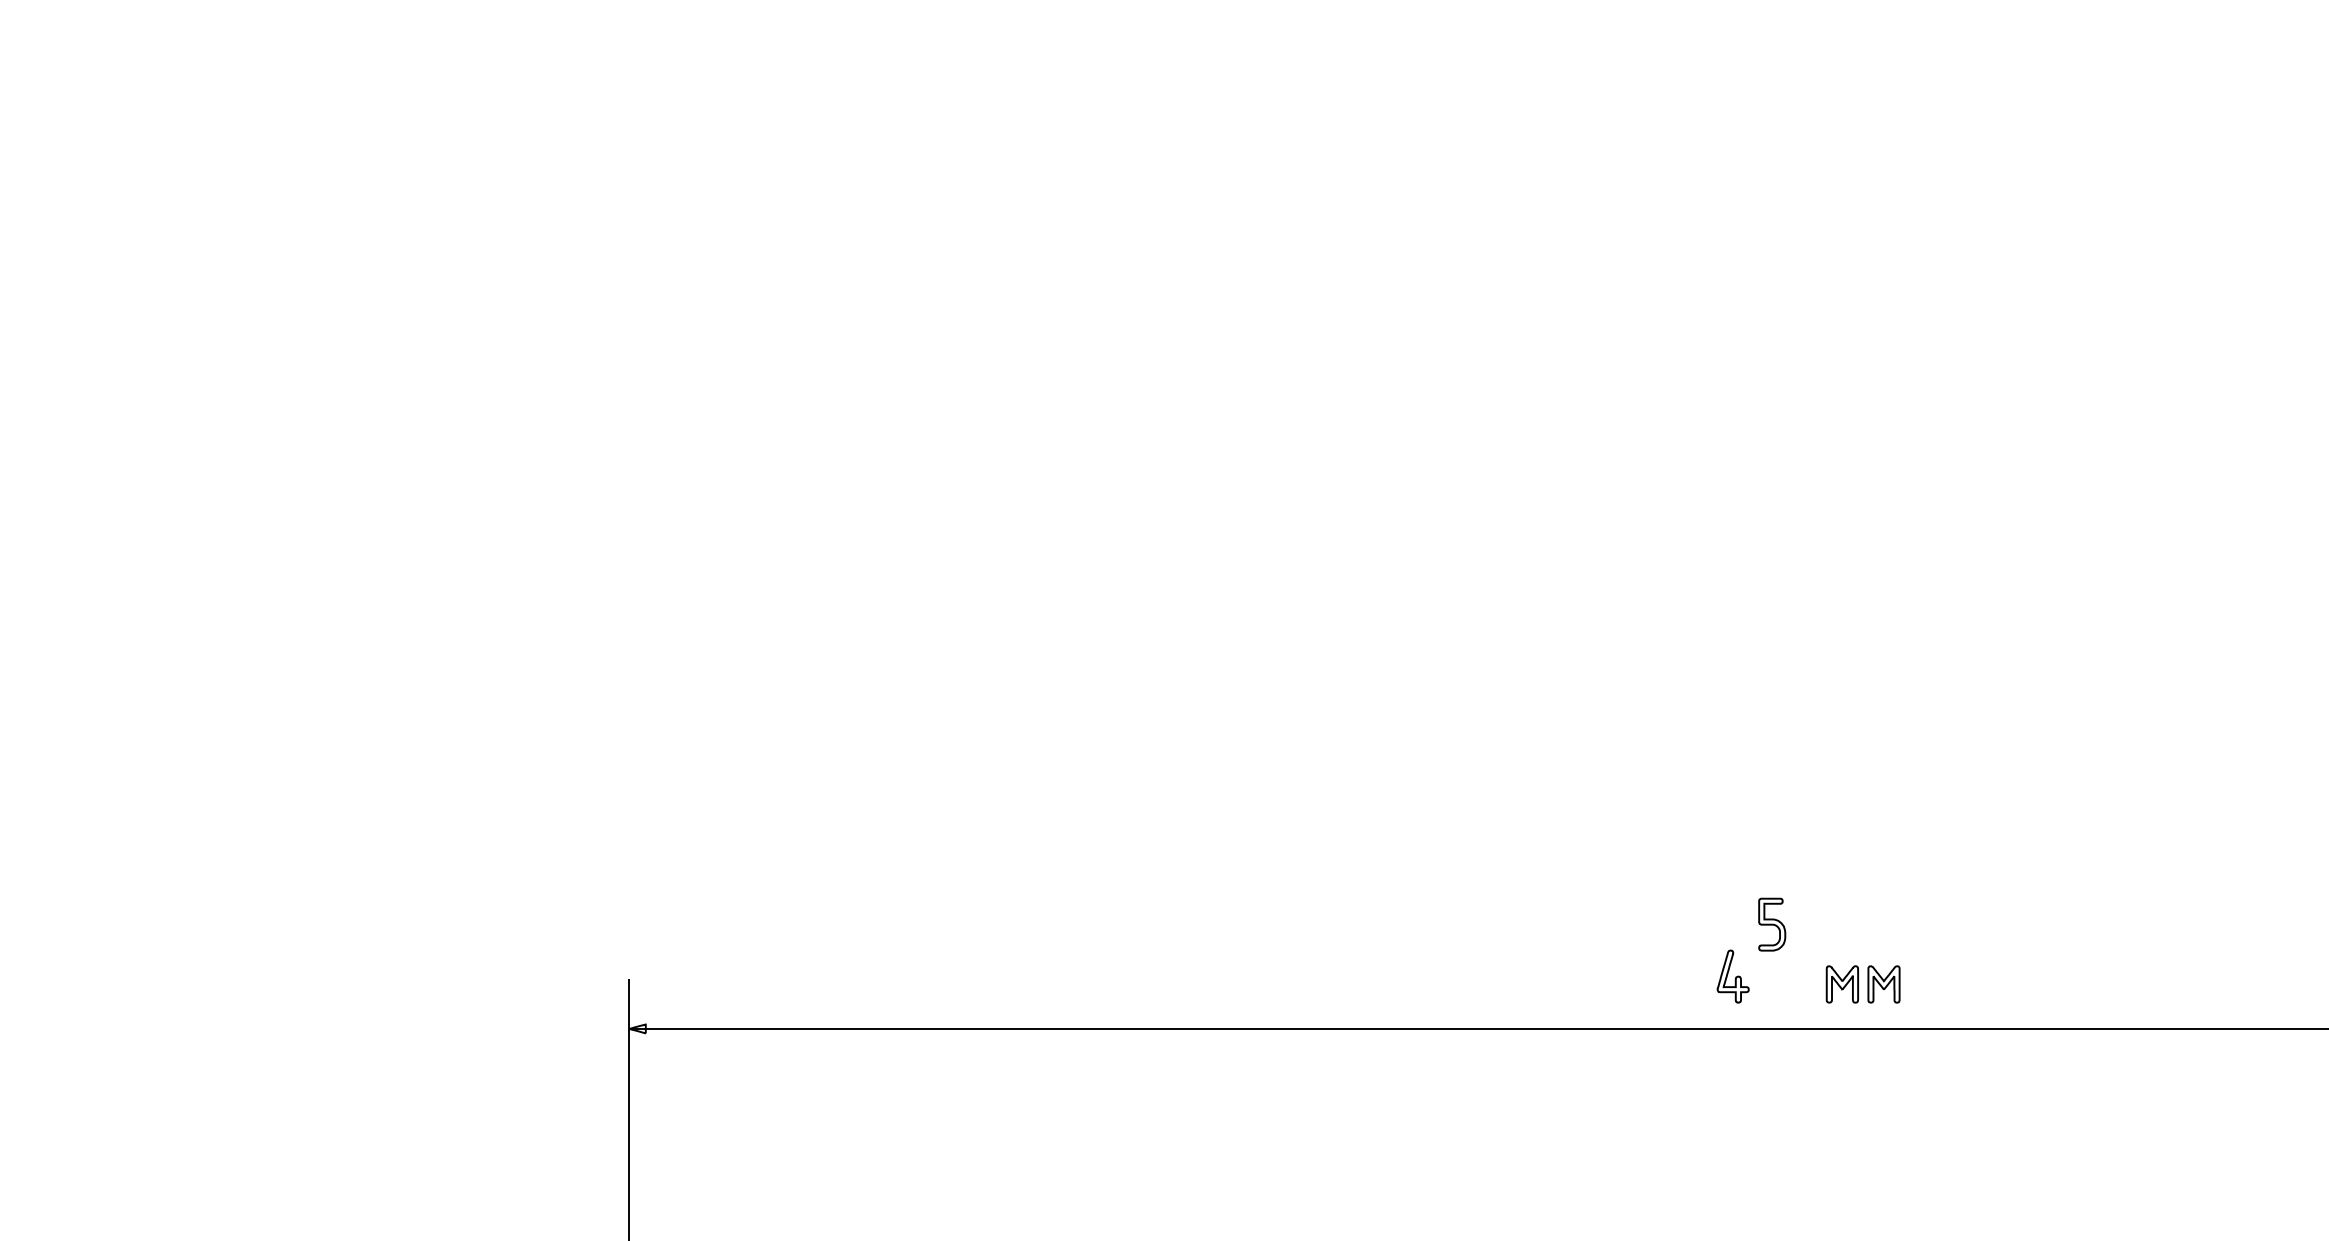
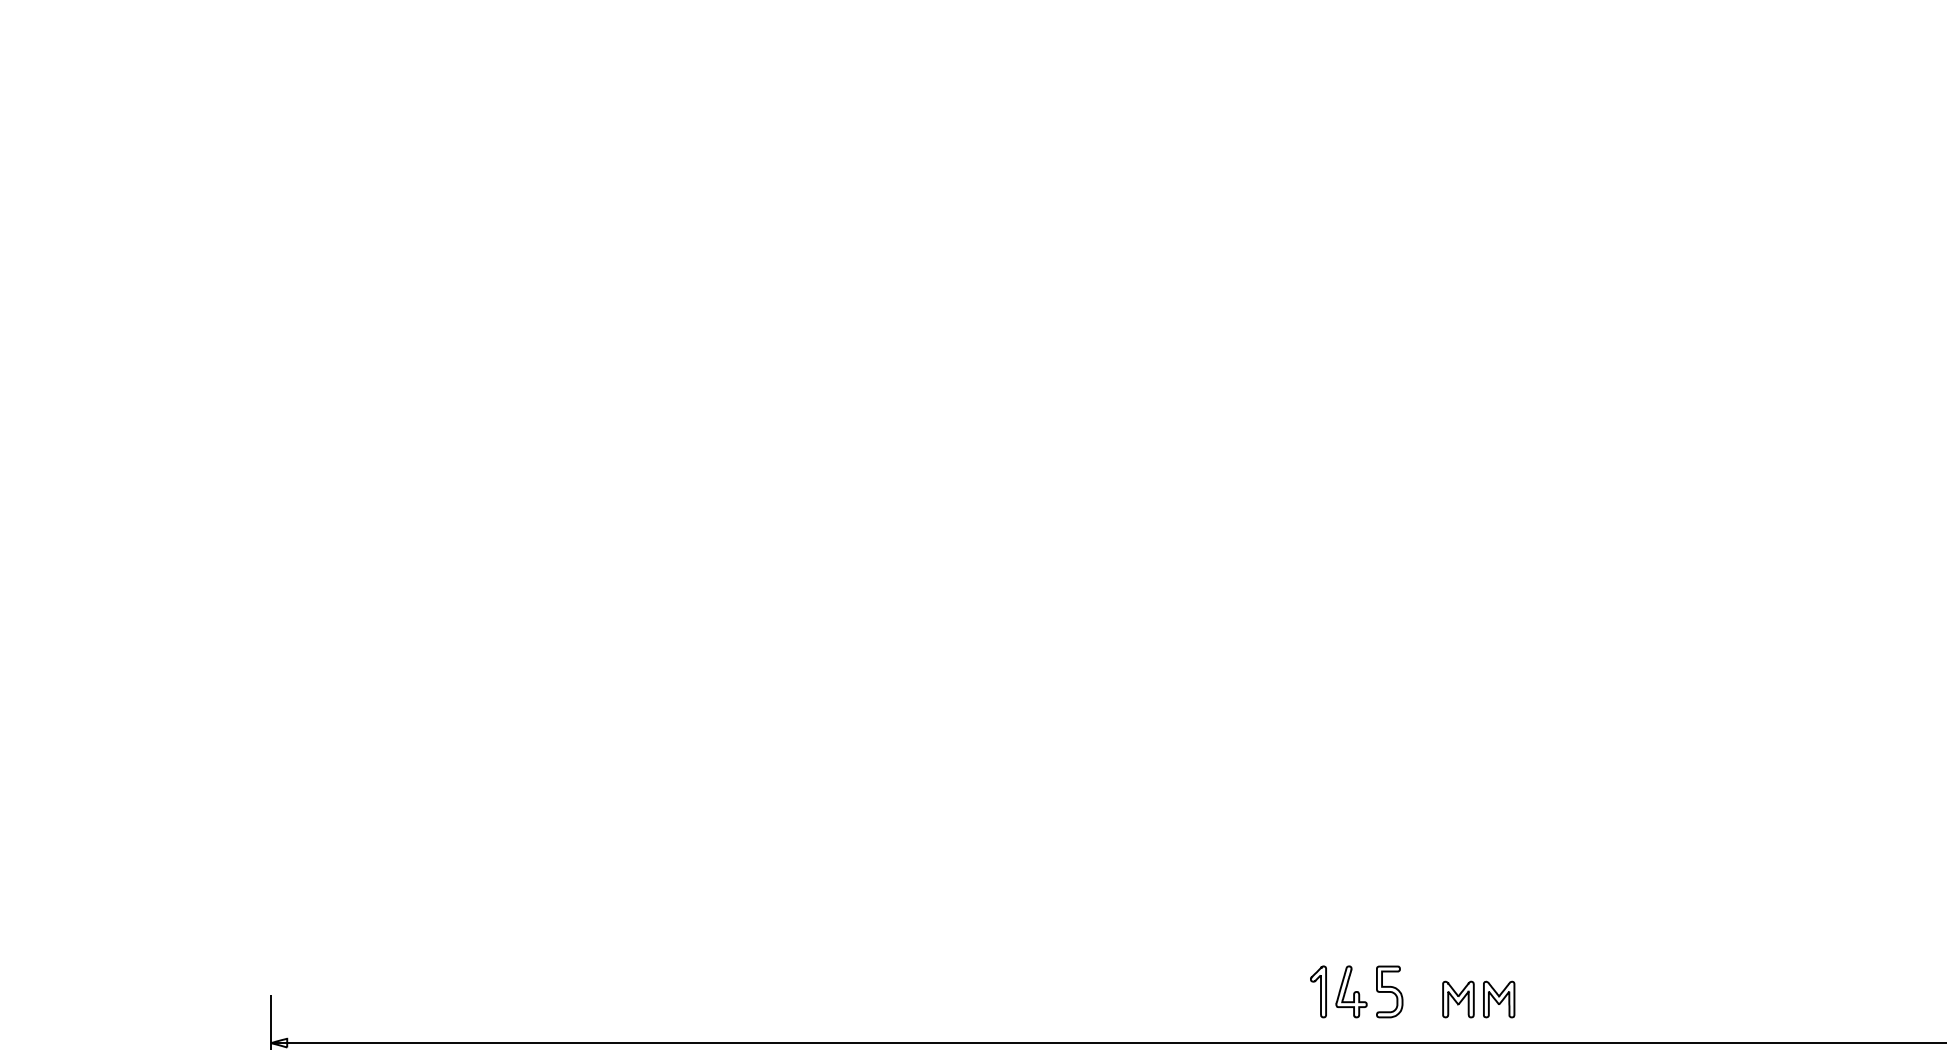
part: (1772, 924) -> (1390, 991), moved
part: (1699, 976) -> (1318, 991), added

